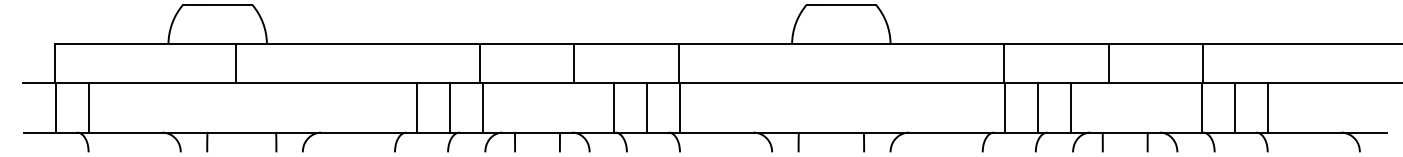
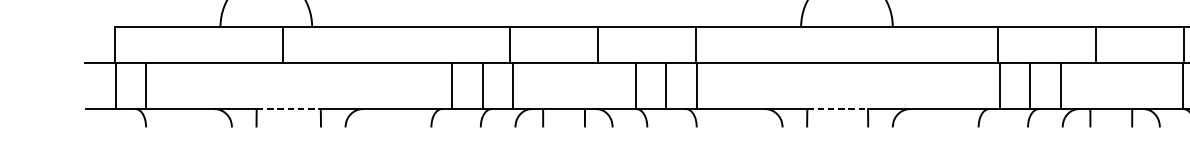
line: (242, 132) -> (289, 108), solid -> dashed
line: (831, 132) -> (837, 108), solid -> dashed

